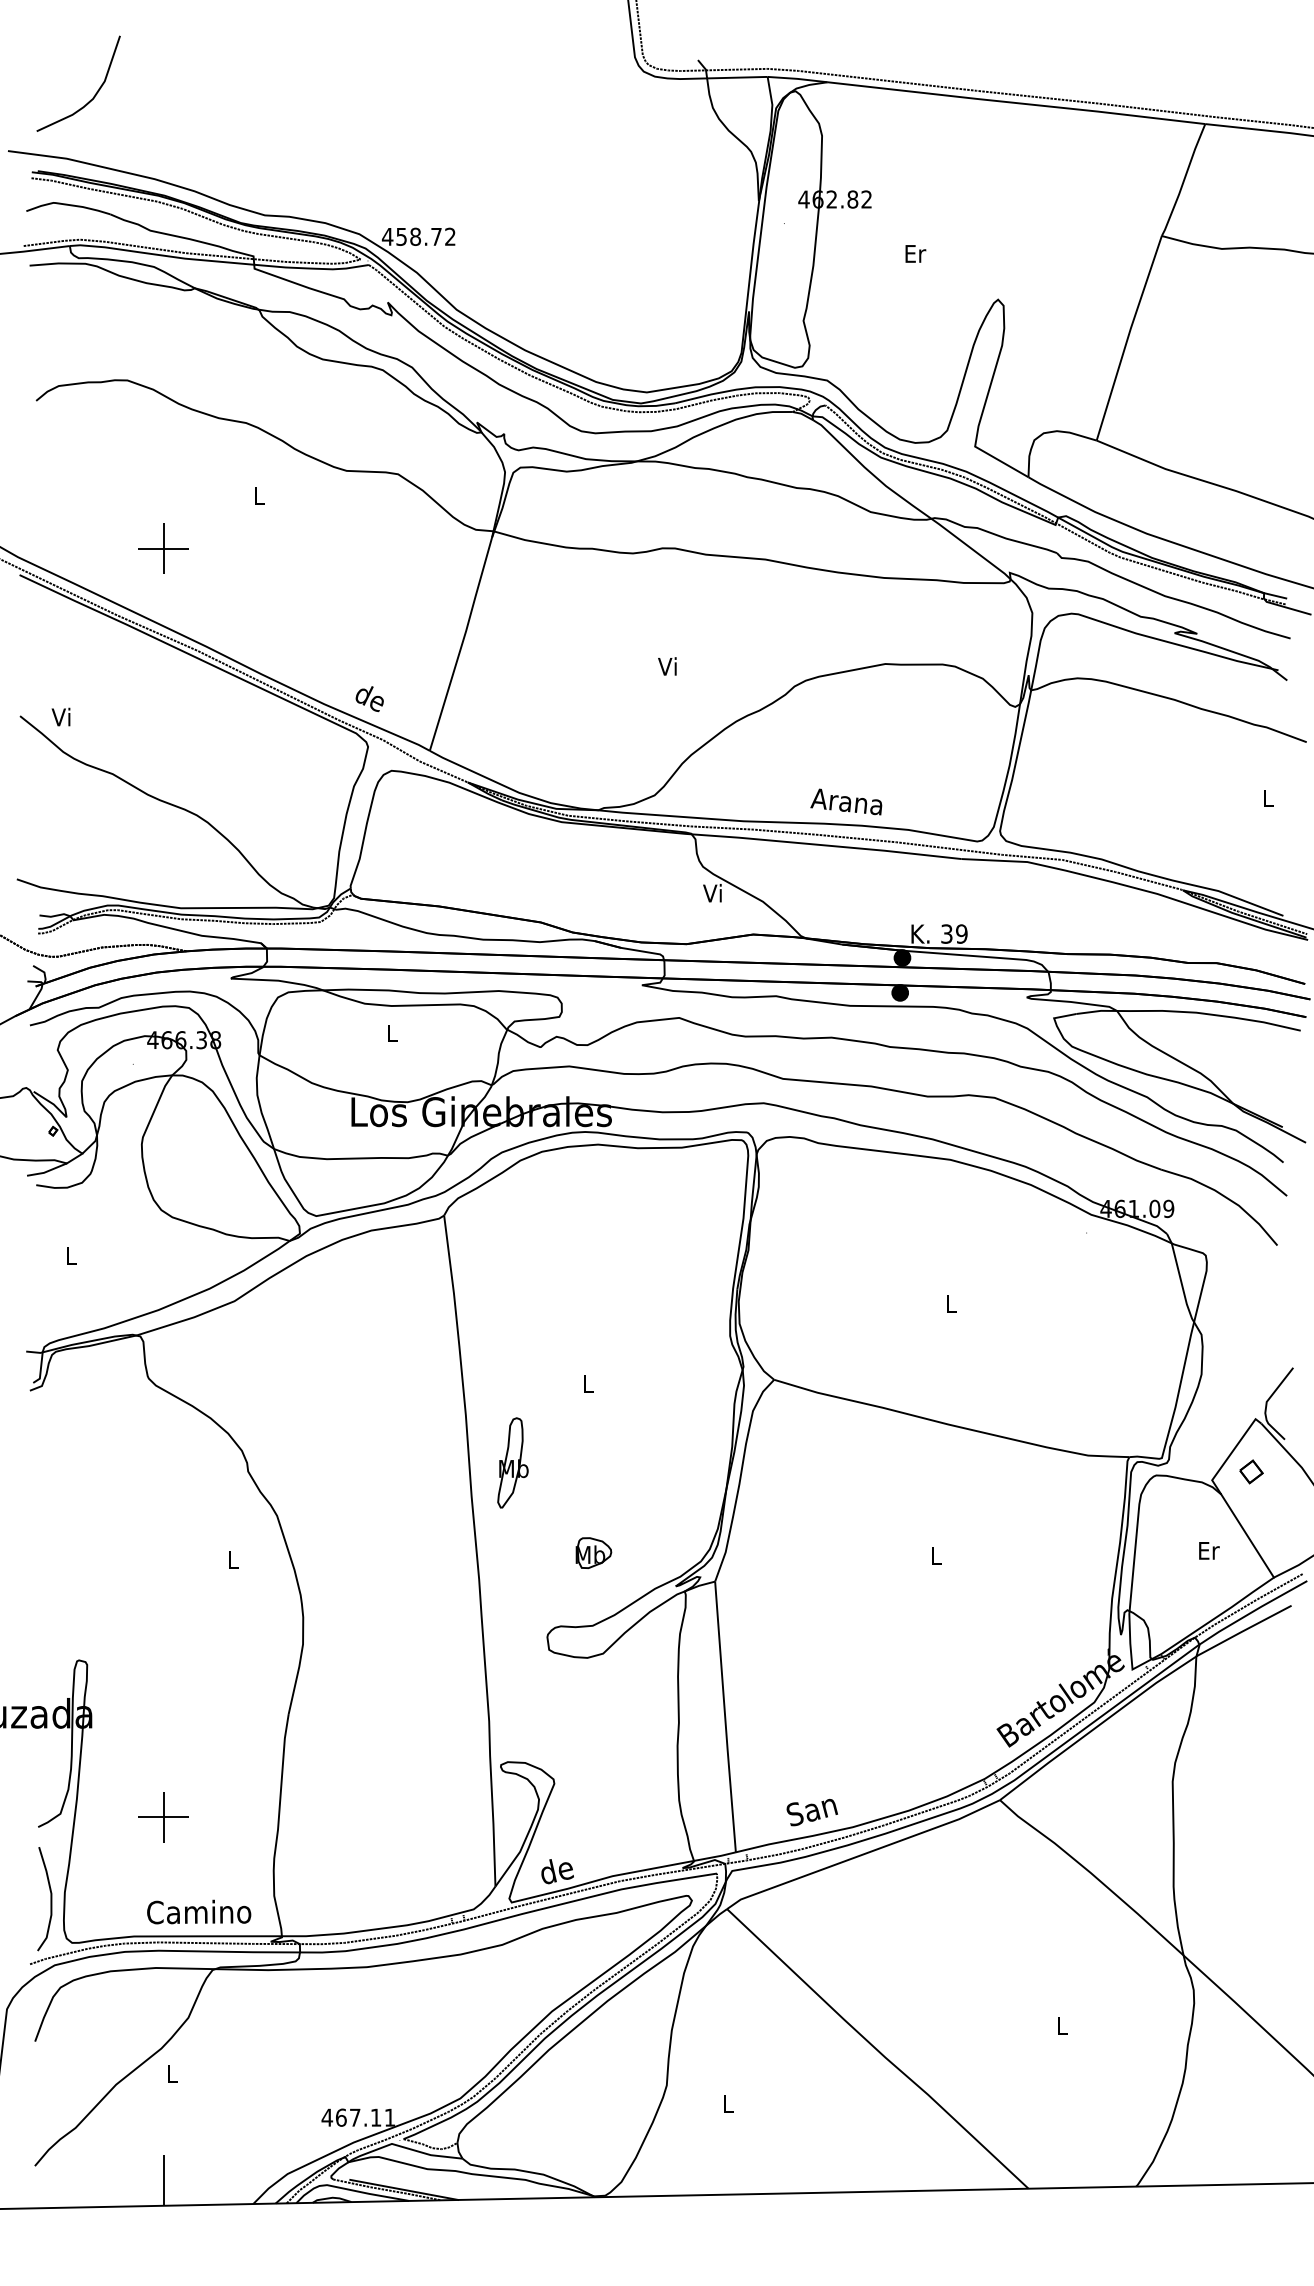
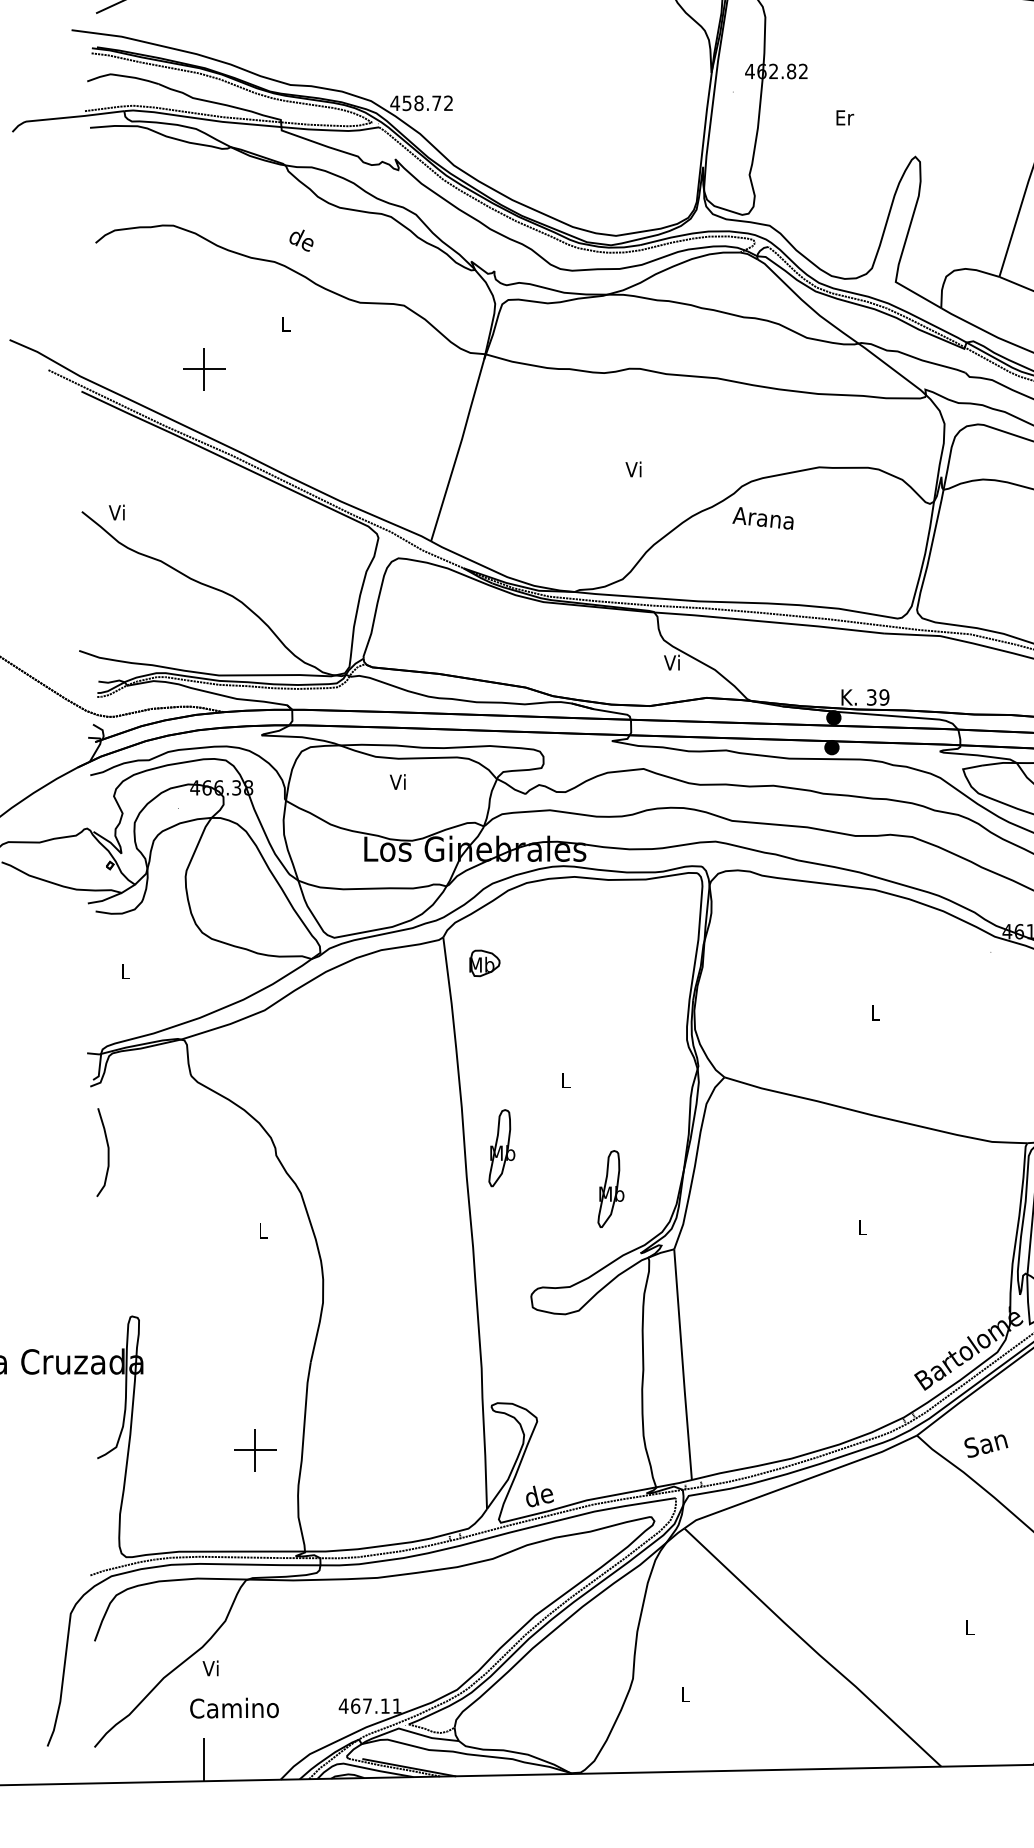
text: (369, 699) -> (301, 241), moved
text: (846, 801) -> (763, 518), moved
text: (390, 1033) -> (397, 782), L -> Vi
part: (640, 1510) -> (610, 1188), added
part: (593, 1552) -> (484, 962), moved
text: (812, 1812) -> (986, 1446), moved
part: (163, 1817) -> (255, 1450), moved
curve: (50, 1899) -> (107, 1152), moved
text: (199, 1911) -> (234, 1707), moved
text: (170, 2073) -> (210, 1668), L -> Vi

